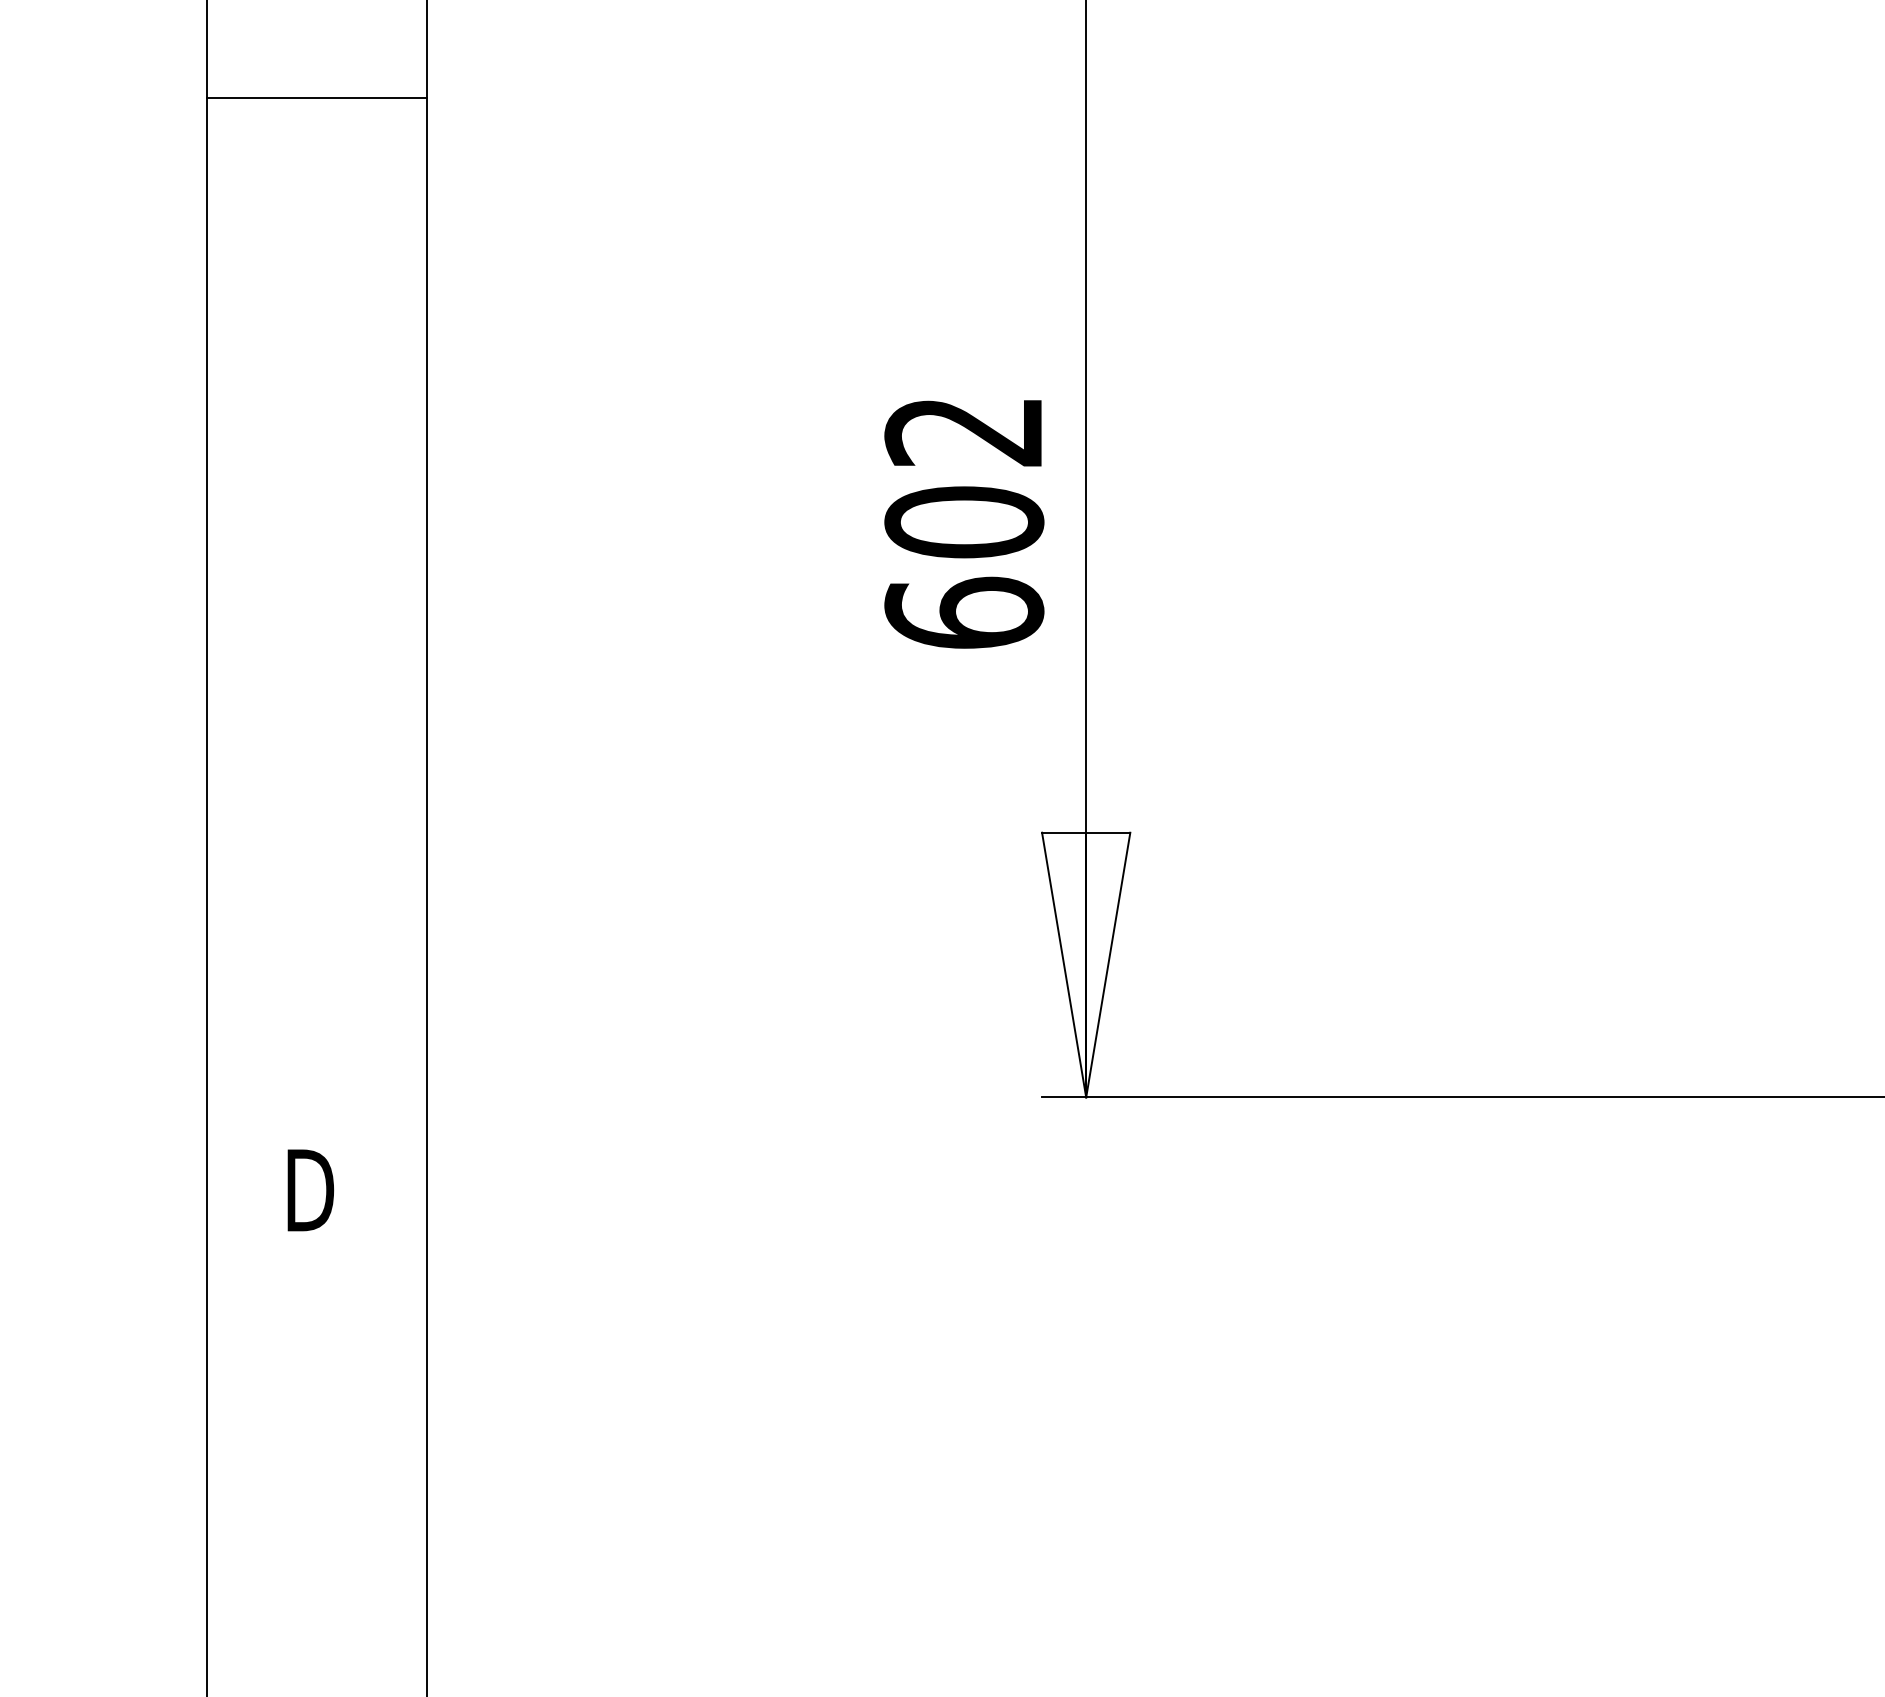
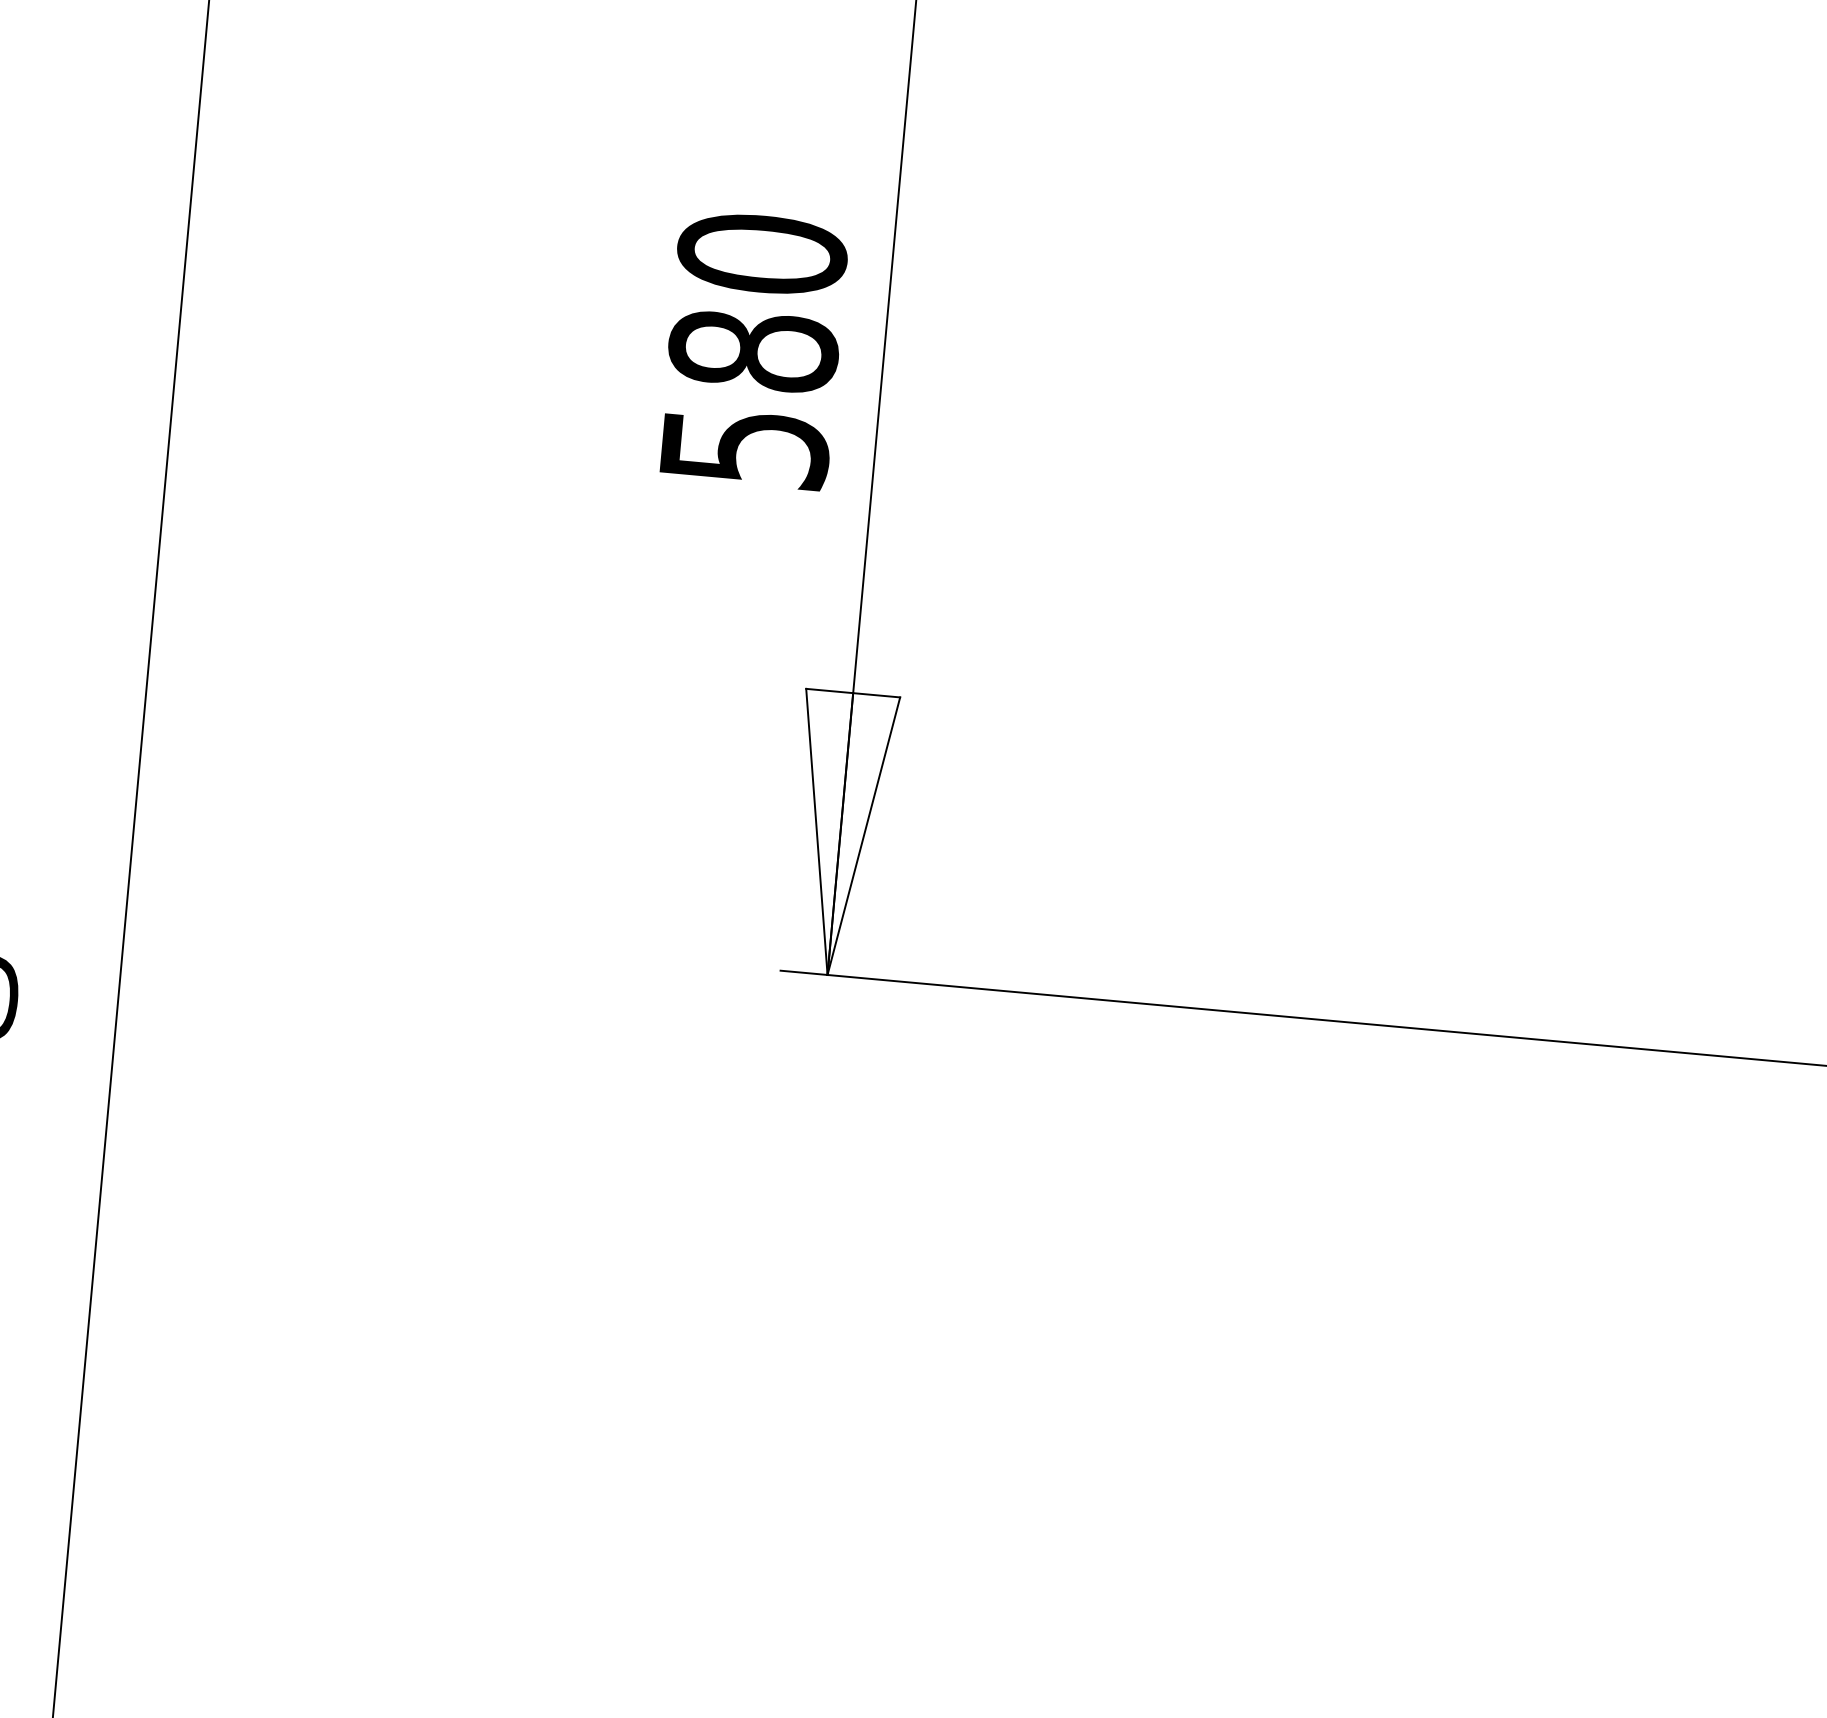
text: (964, 521) -> (753, 350), 602 -> 580

